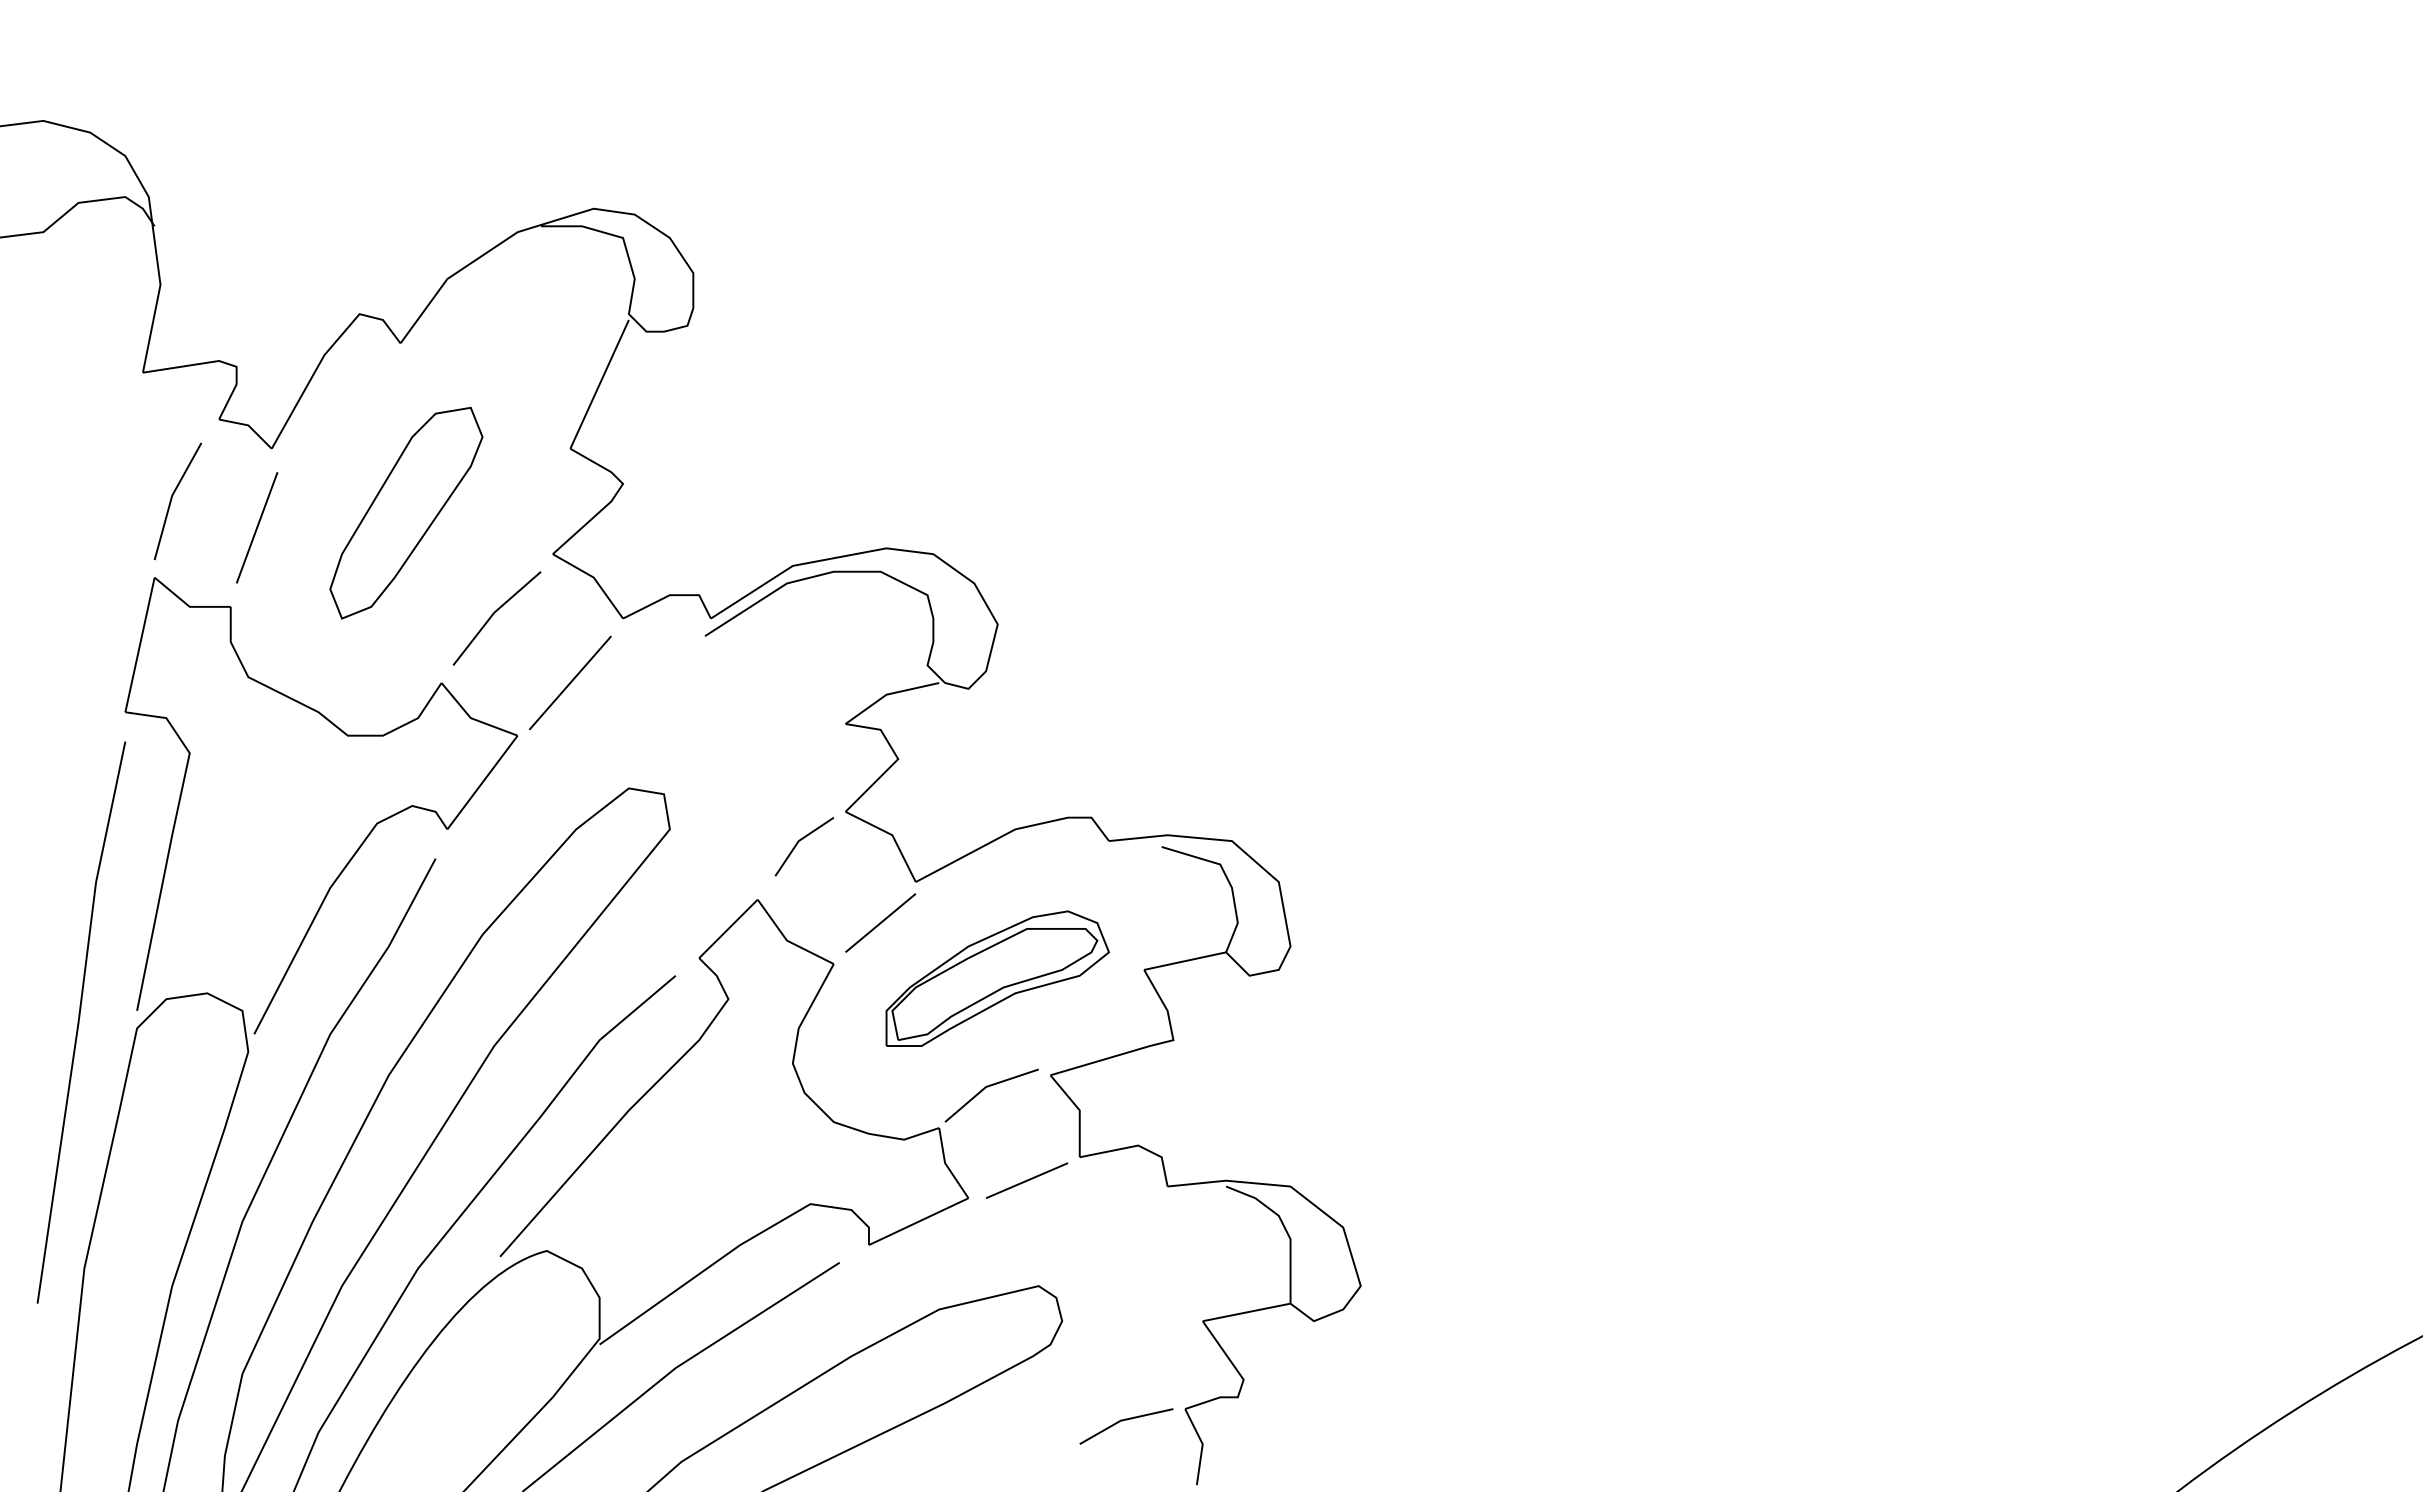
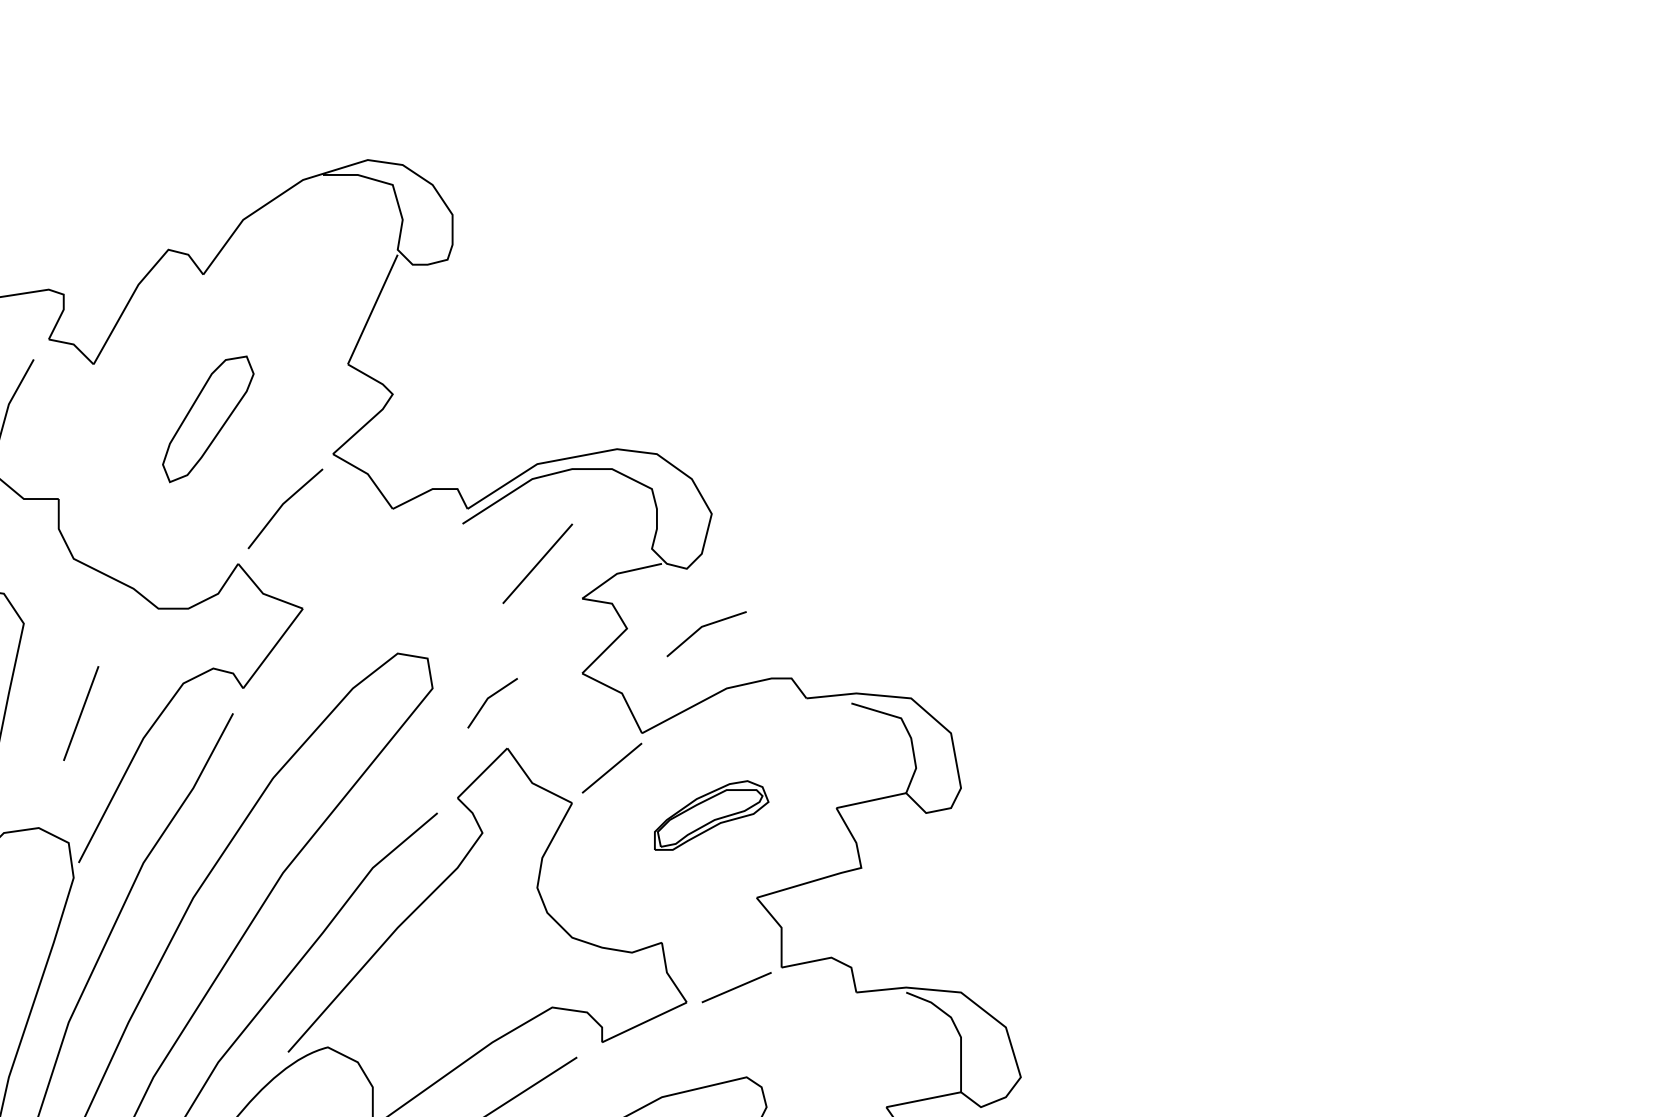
part: (406, 513) -> (208, 419), size x0.7
line: (257, 527) -> (81, 713), moved
line: (570, 682) -> (537, 563), moved
curve: (801, 840) -> (490, 697), moved
part: (997, 978) -> (711, 815), size x0.6
curve: (988, 1087) -> (703, 627), moved

